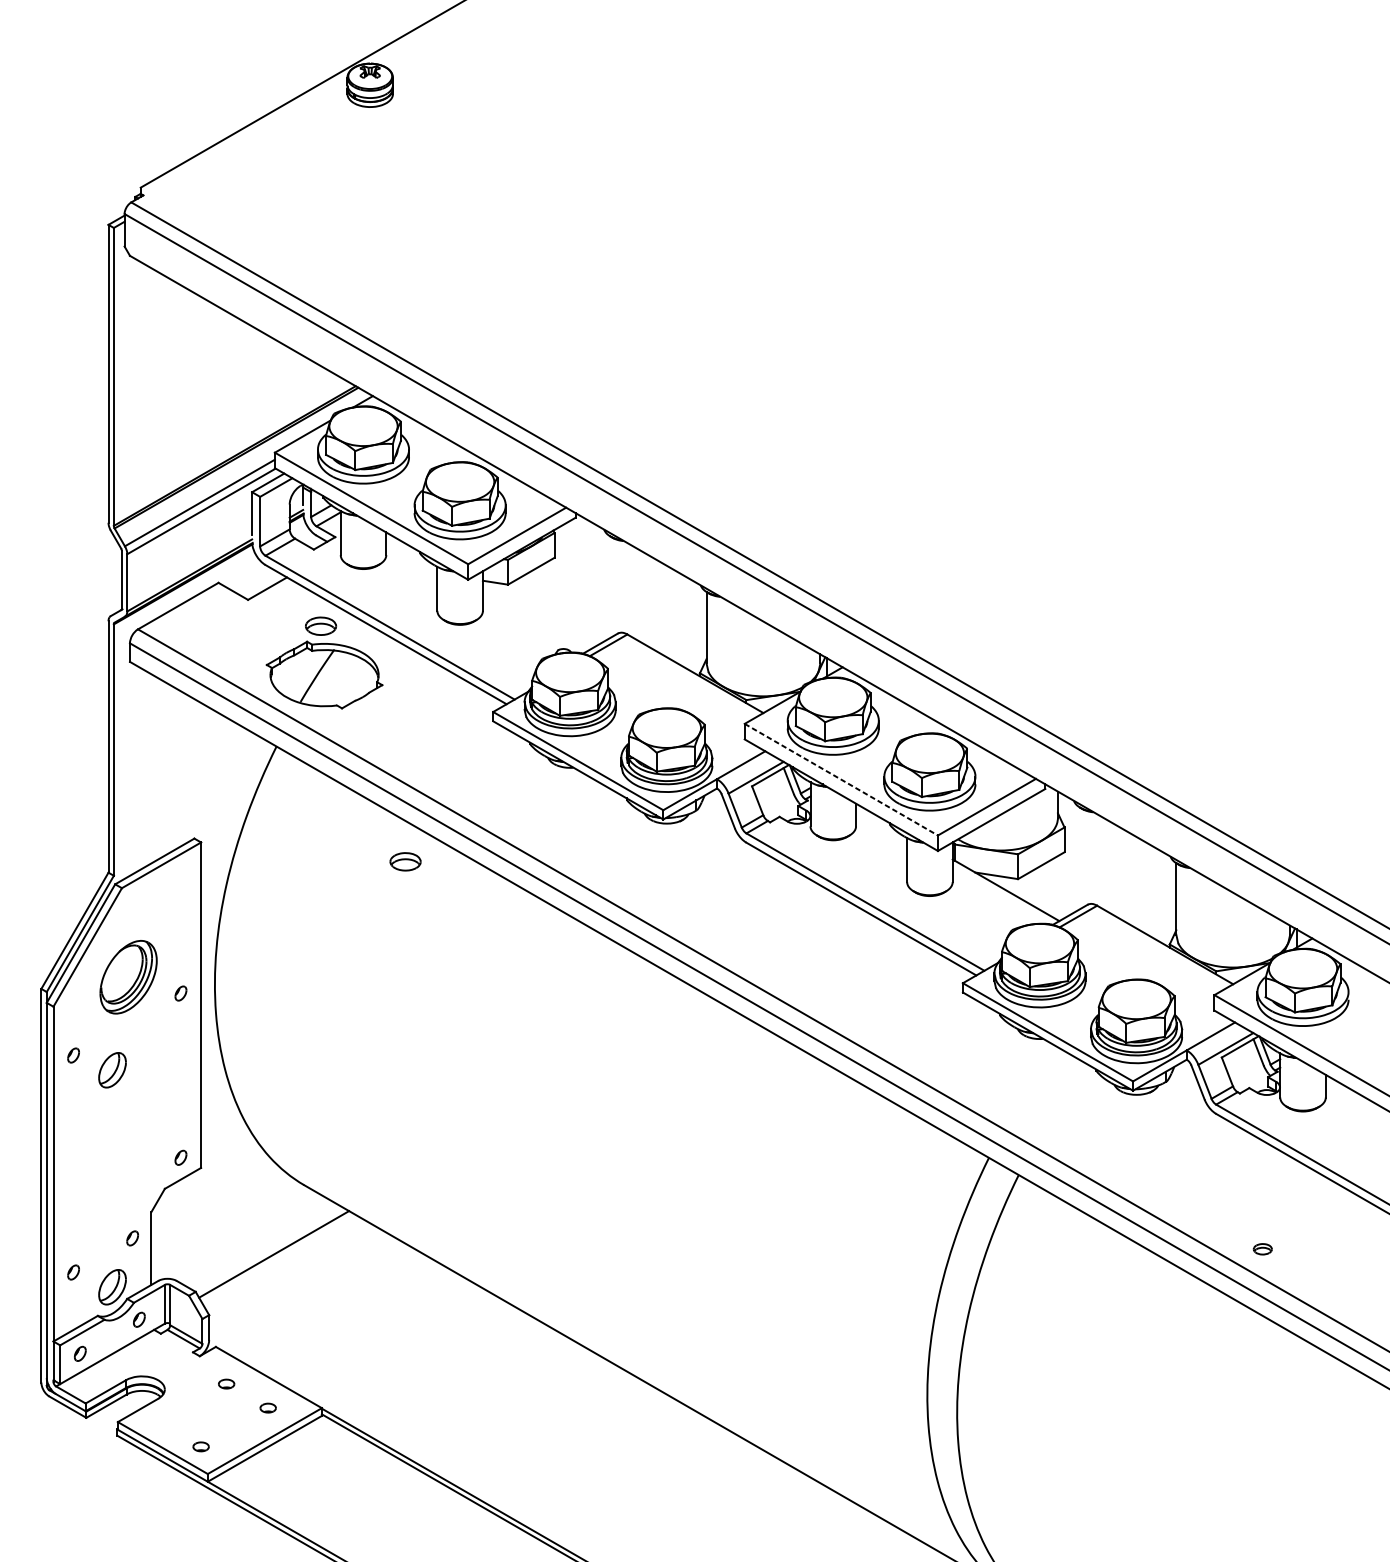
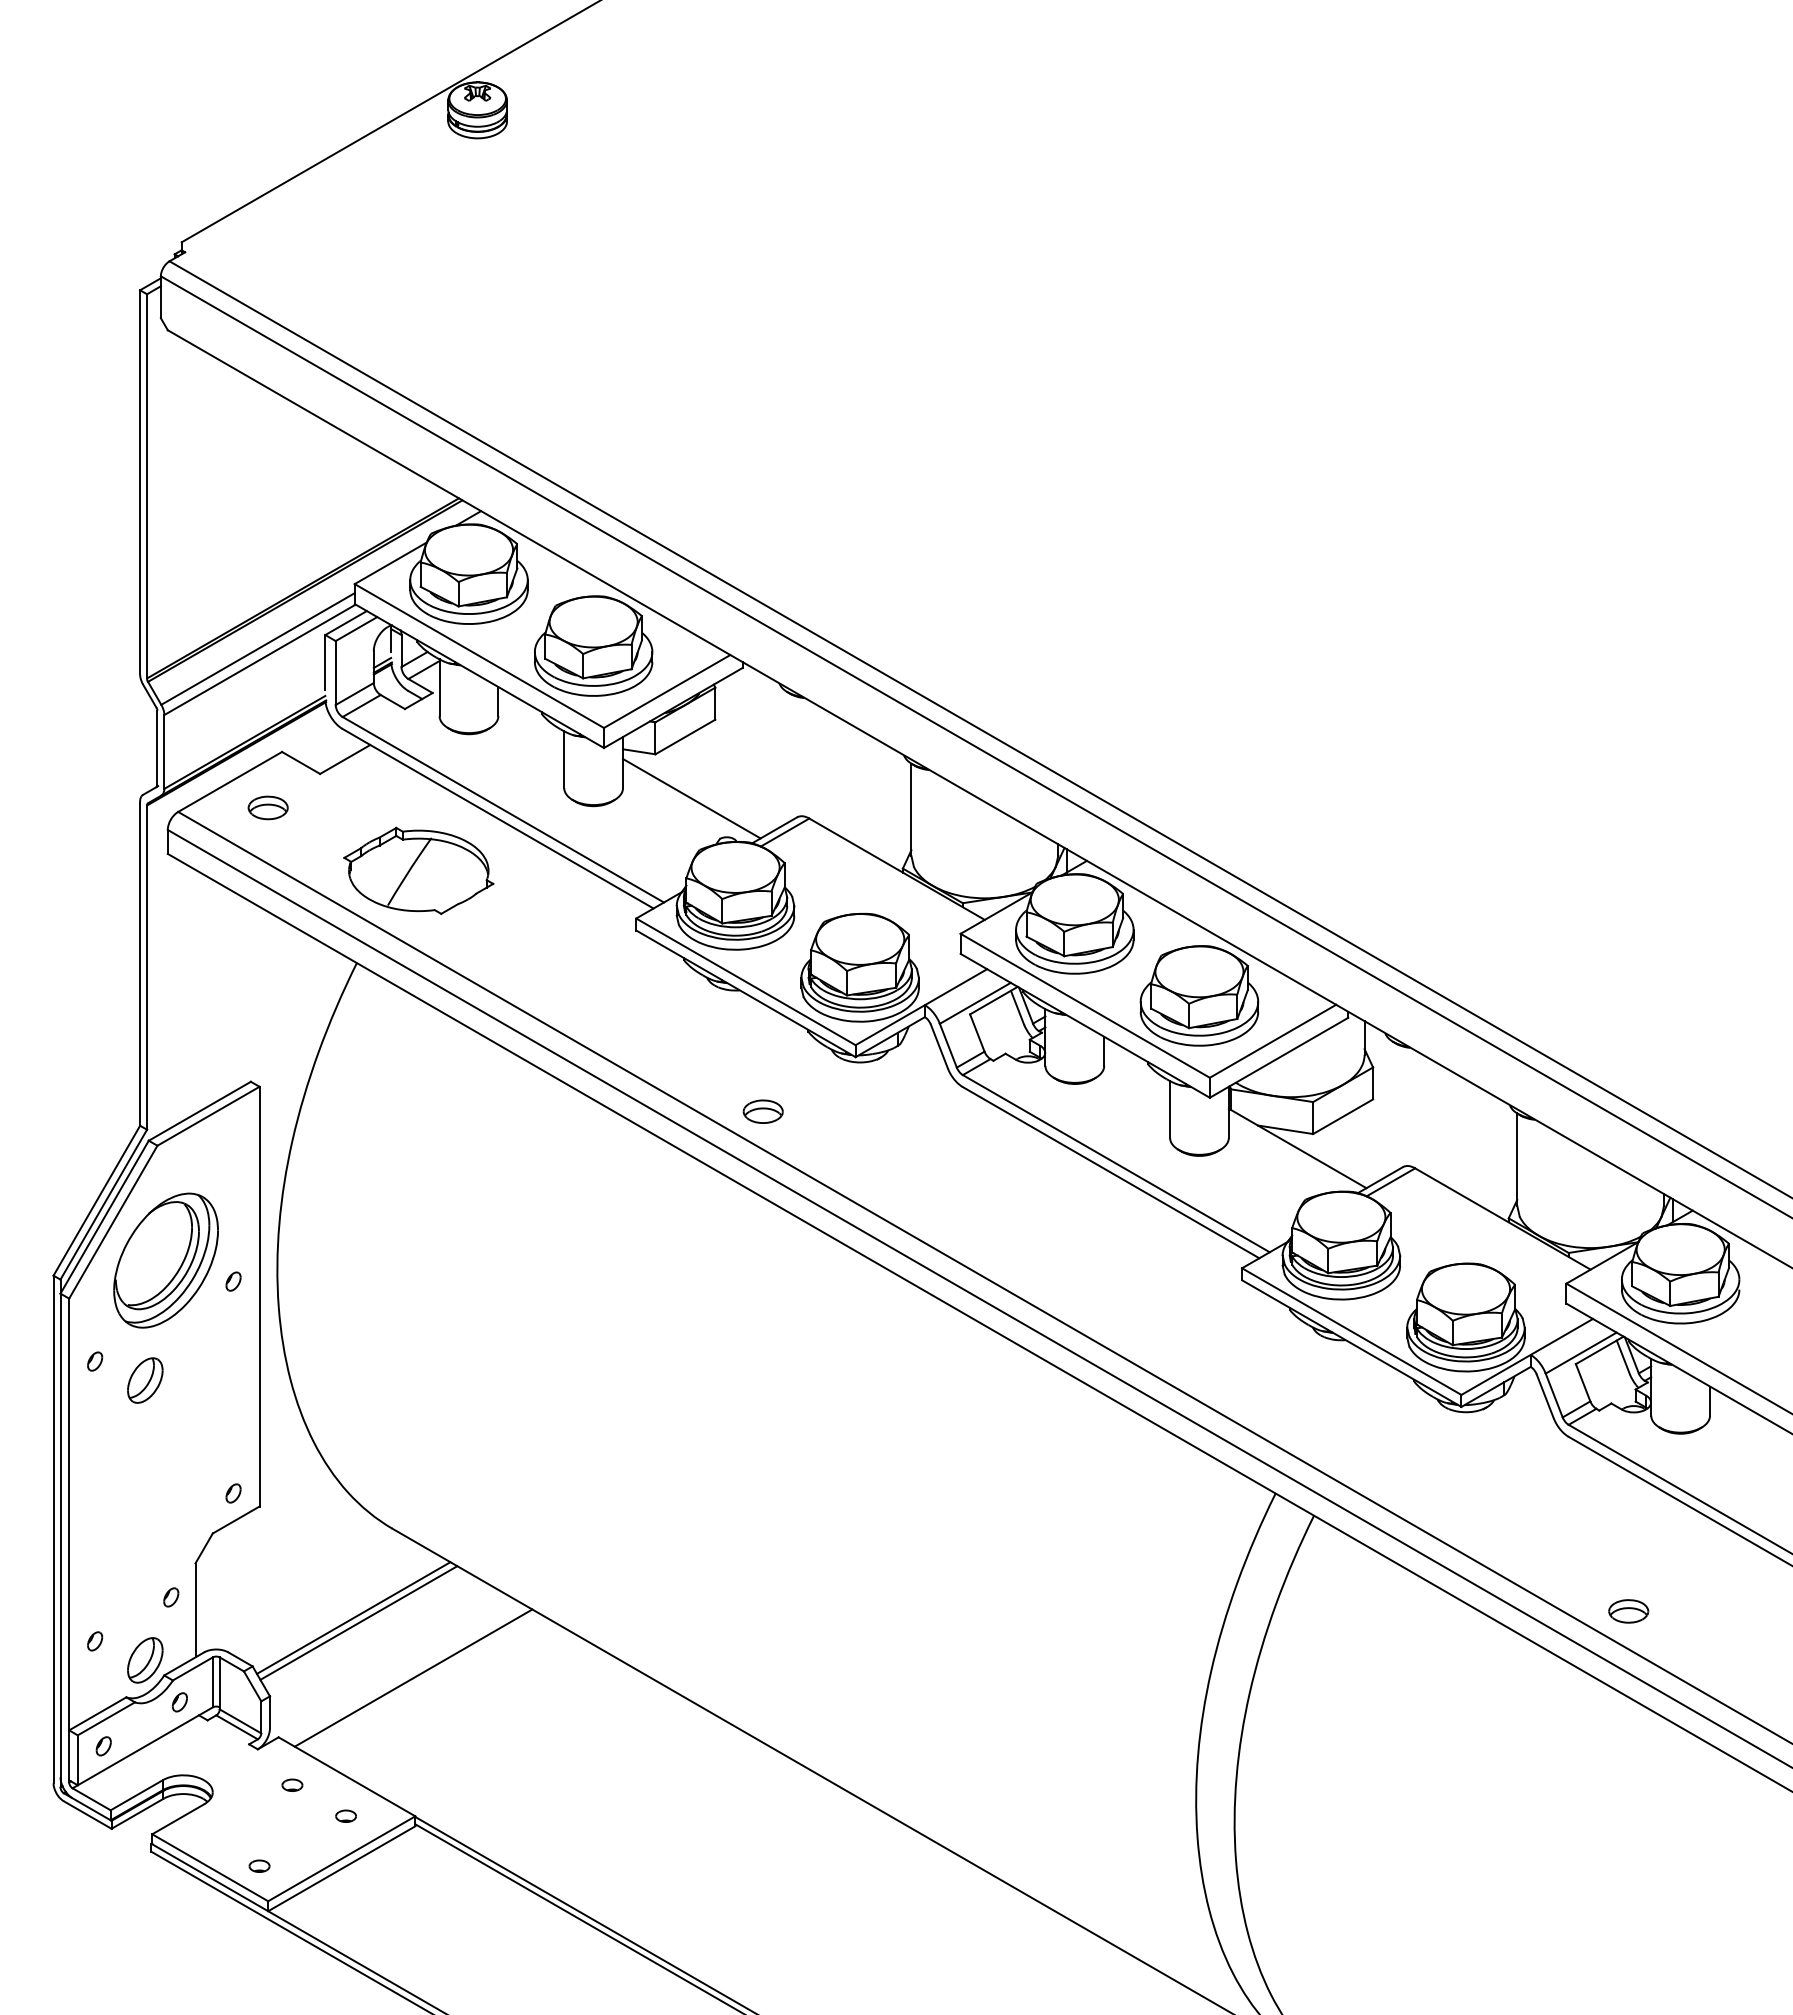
line: (536, 618) -> (691, 798), added
part: (320, 625) -> (267, 807), moved
line: (841, 779) -> (1085, 1005), dashed -> solid
part: (405, 861) -> (762, 1111), moved
part: (128, 977) -> (165, 1260), size x1.43
part: (1262, 1249) -> (1628, 1611), size x1.67
line: (277, 1257) -> (358, 1622), added
line: (320, 1300) -> (413, 1677), added

